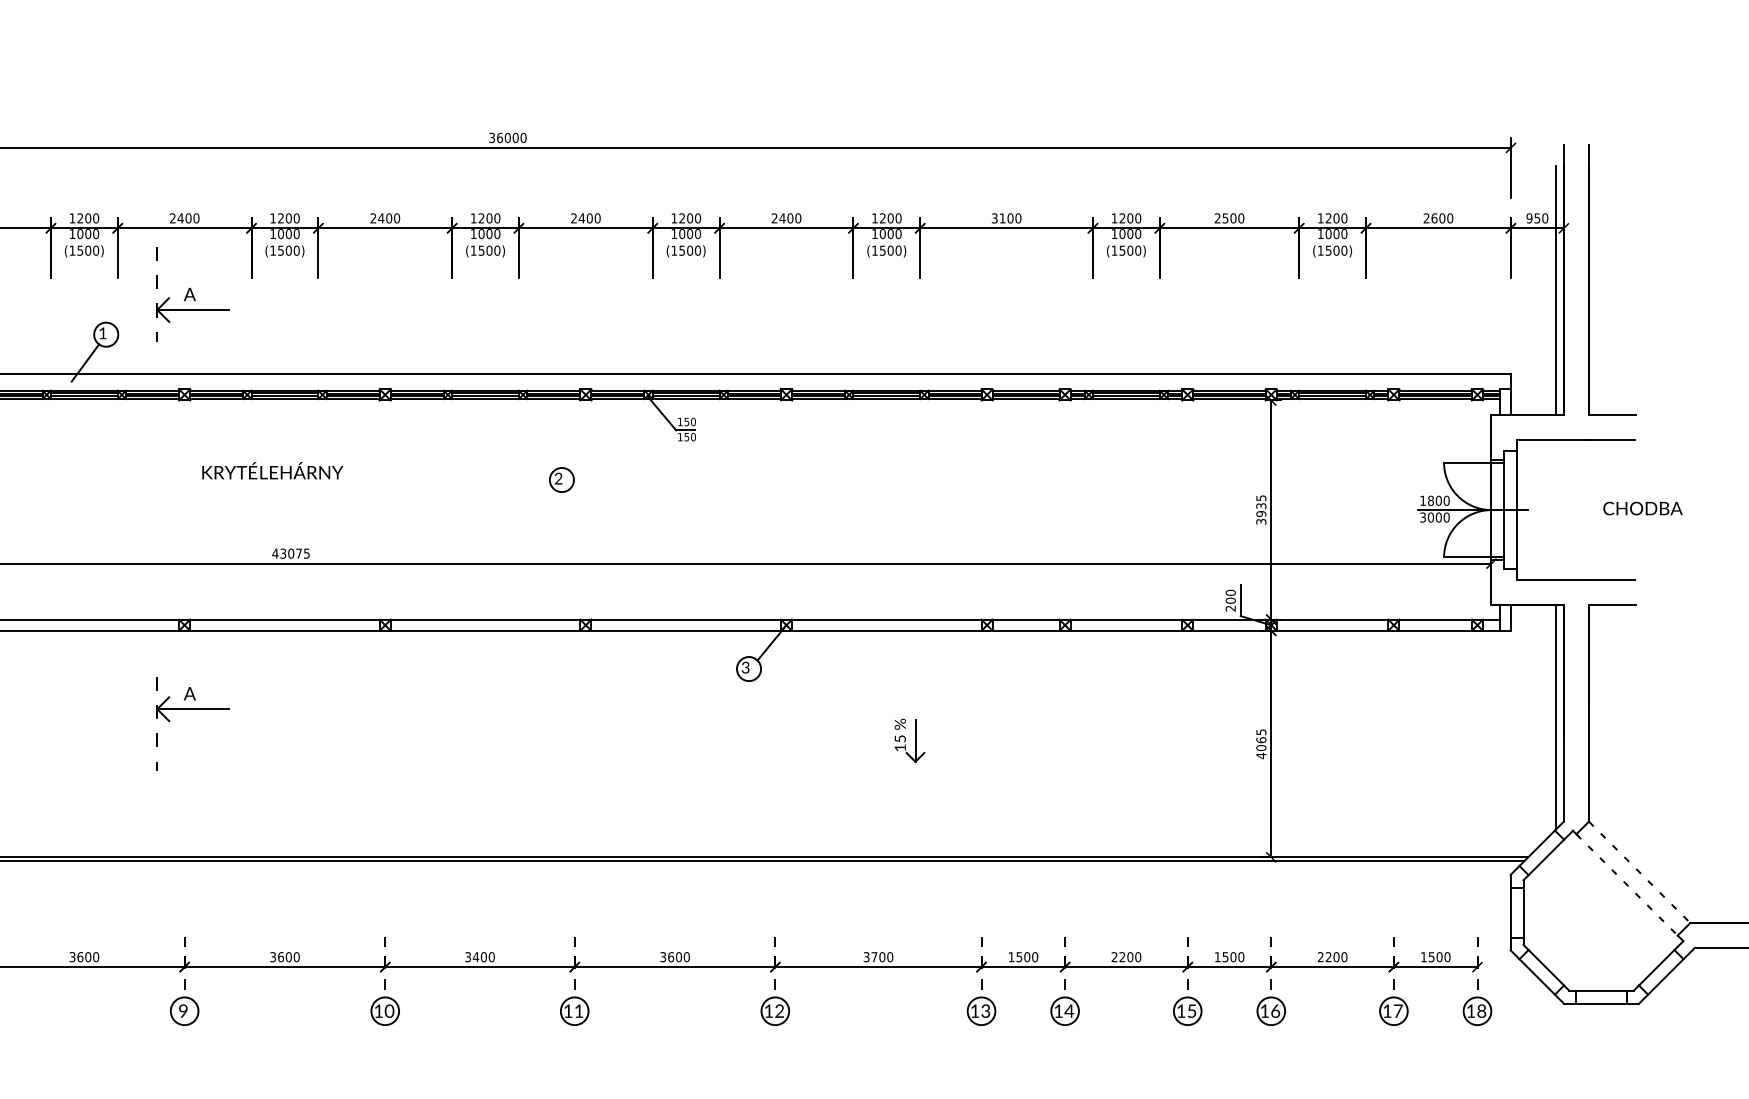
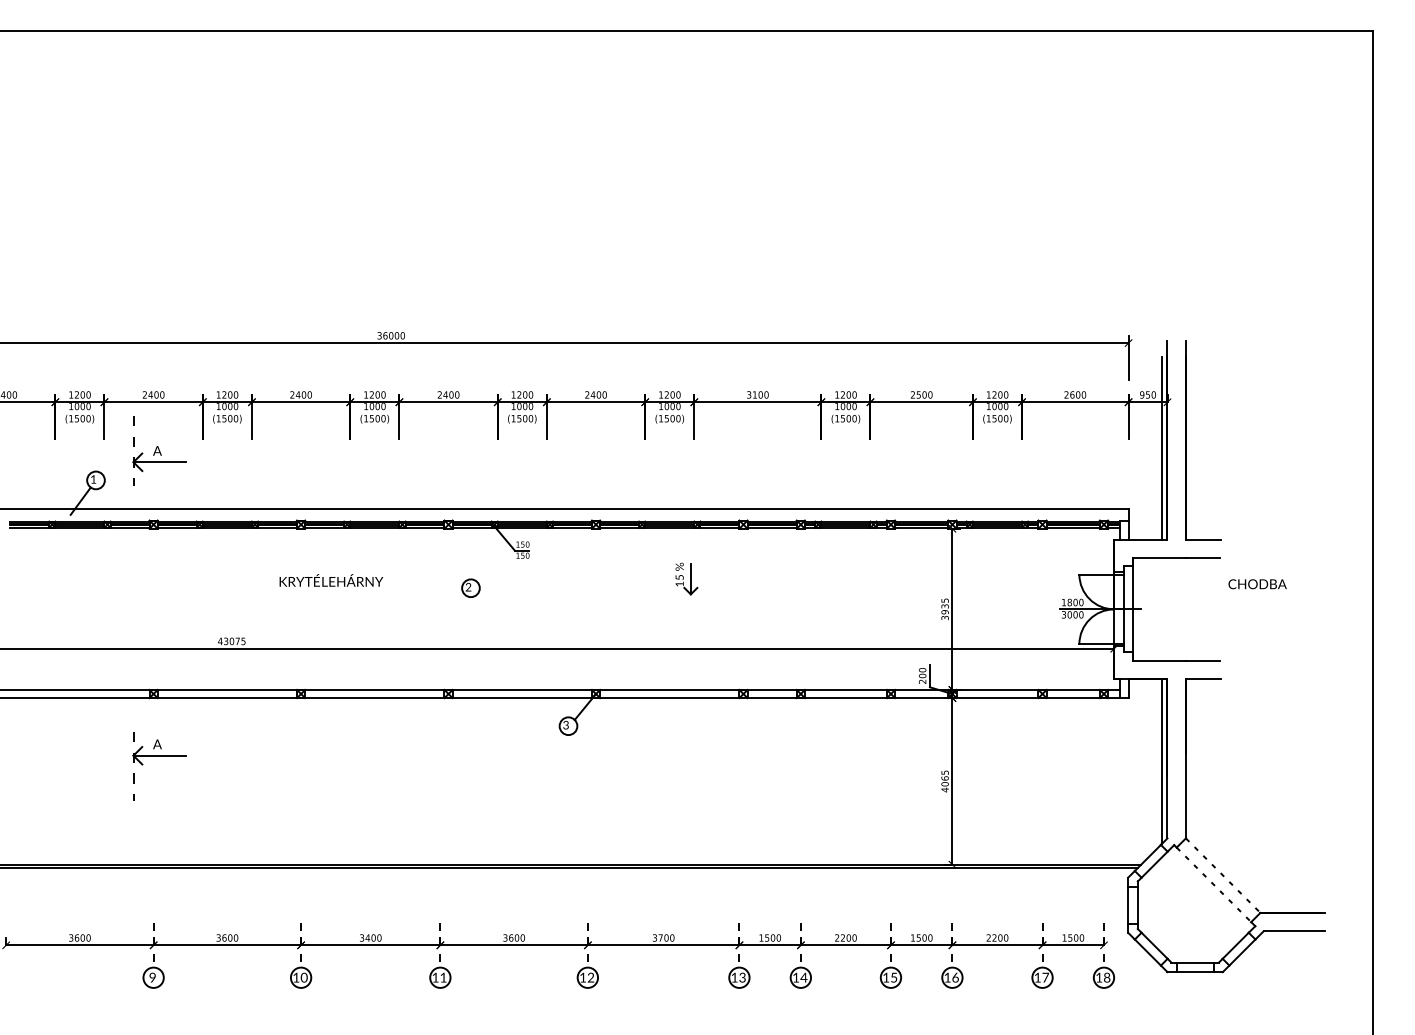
text: (272, 470) -> (331, 580), moved
part: (561, 478) -> (470, 587), moved
text: (1642, 508) -> (1257, 584), moved
part: (909, 740) -> (686, 578), moved

